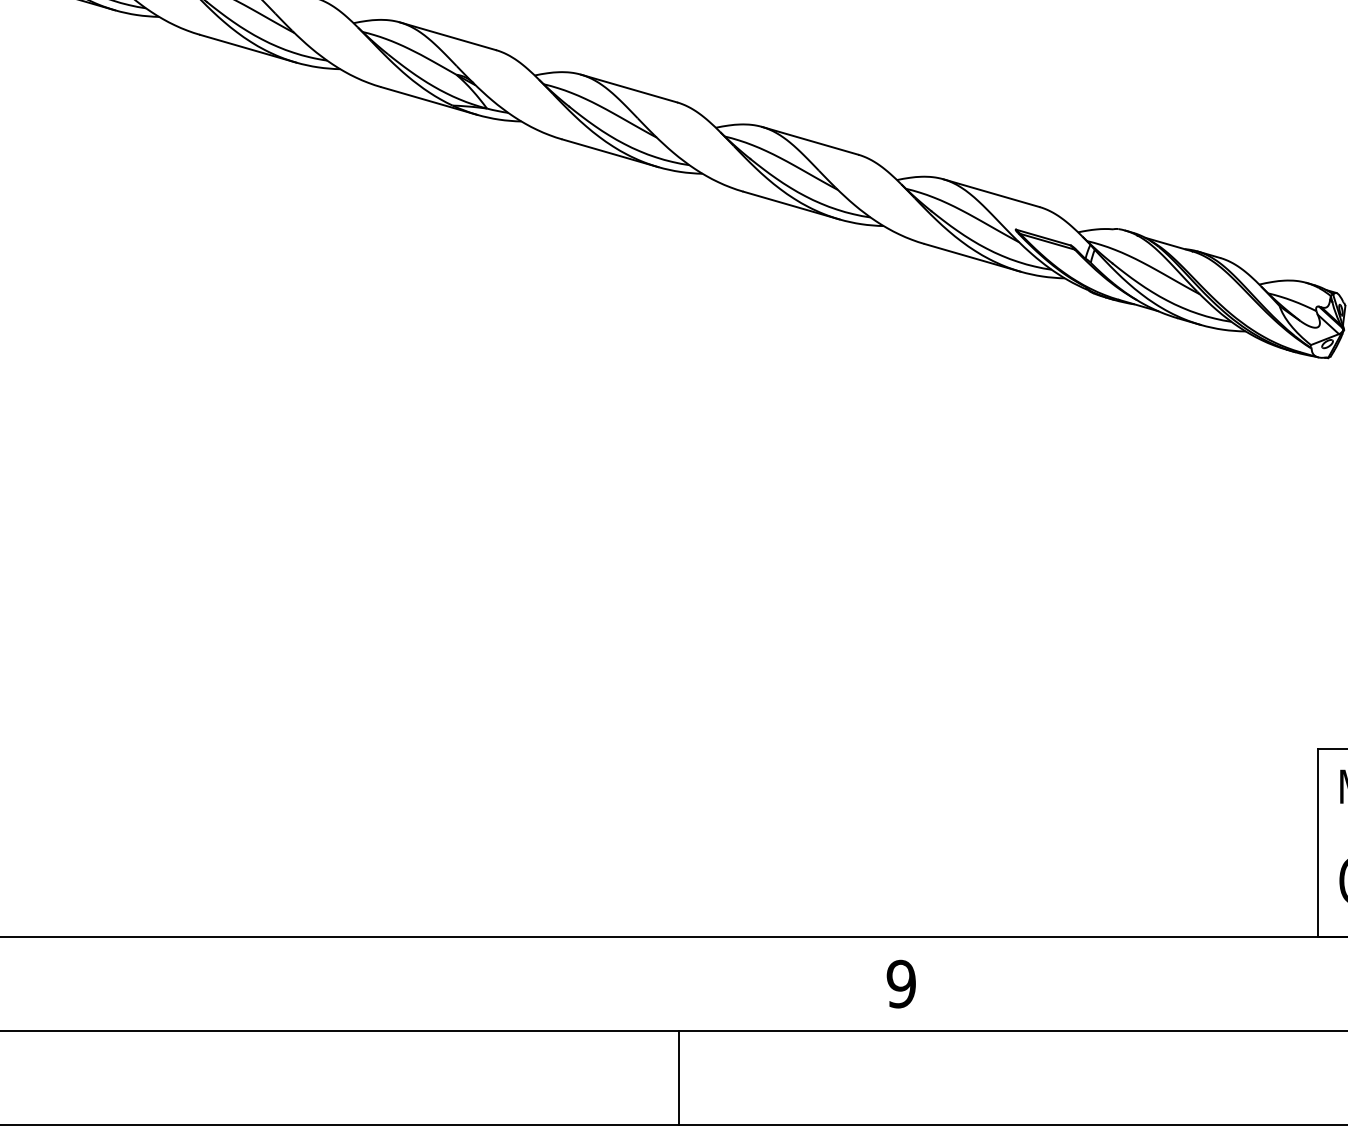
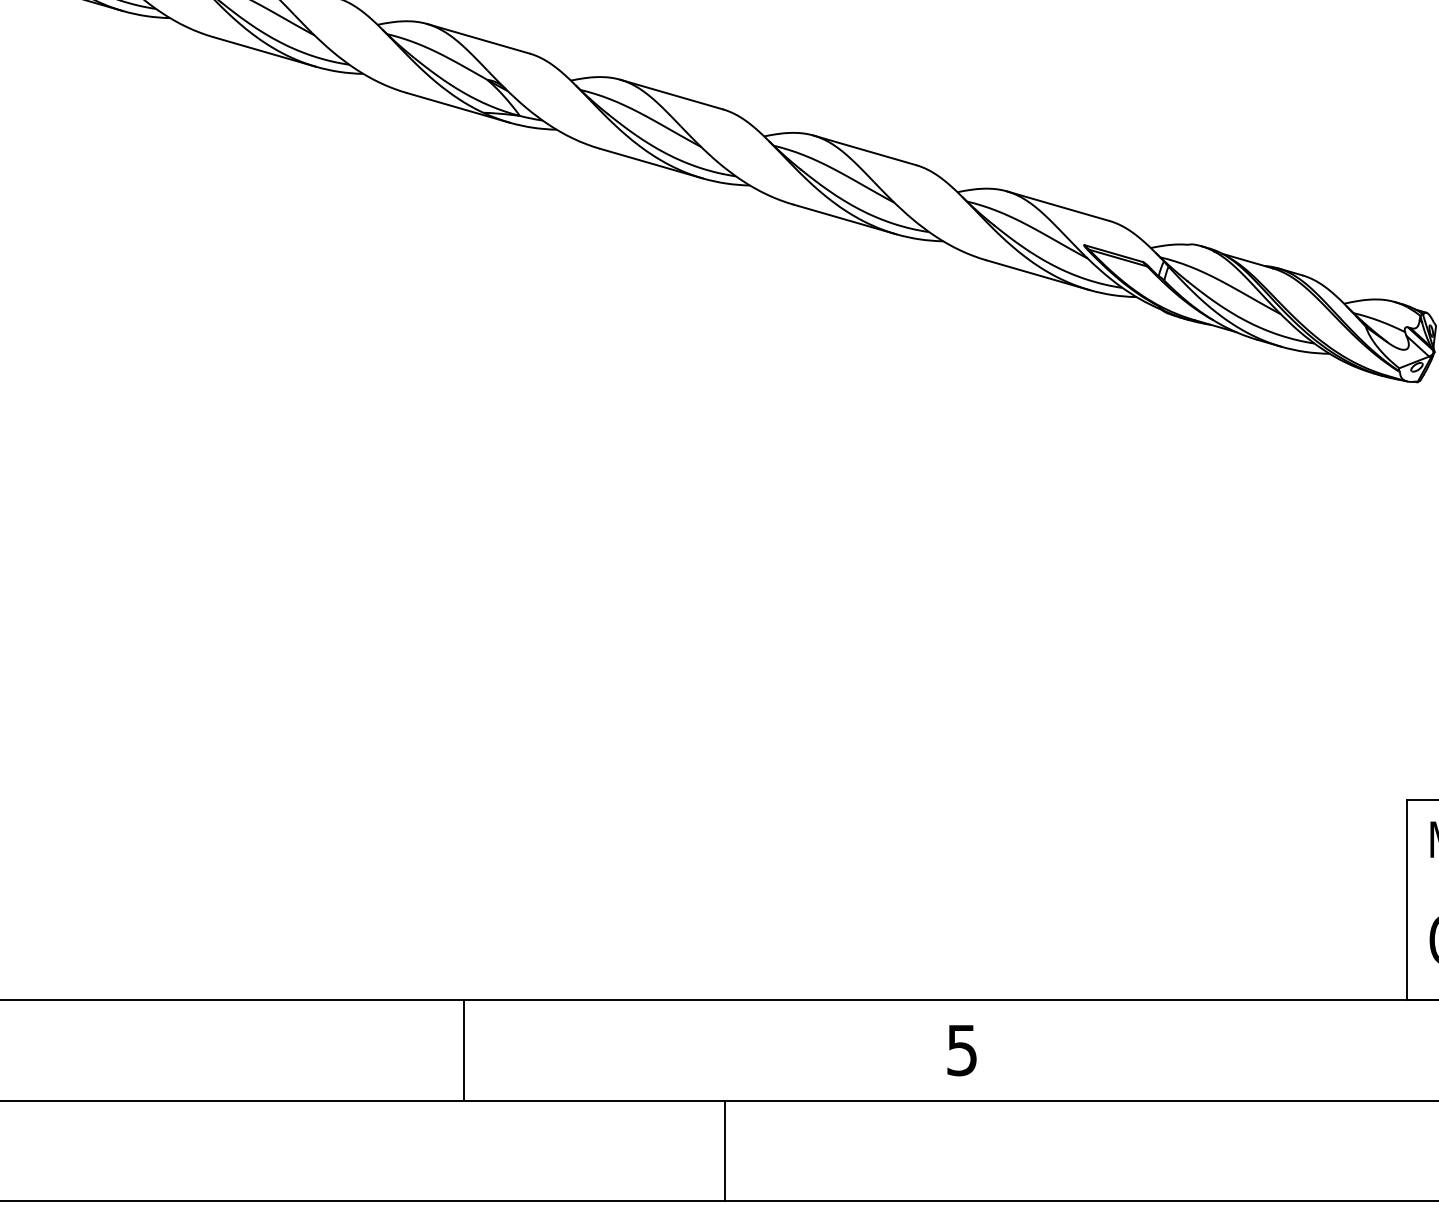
text: (900, 983) -> (961, 1049), 9 -> 5
line: (434, 984) -> (463, 1050), added

